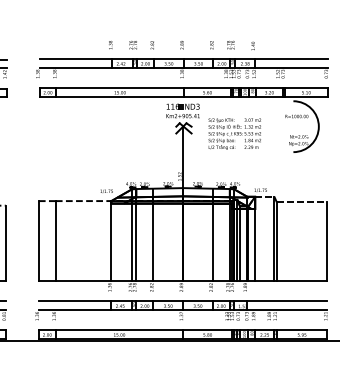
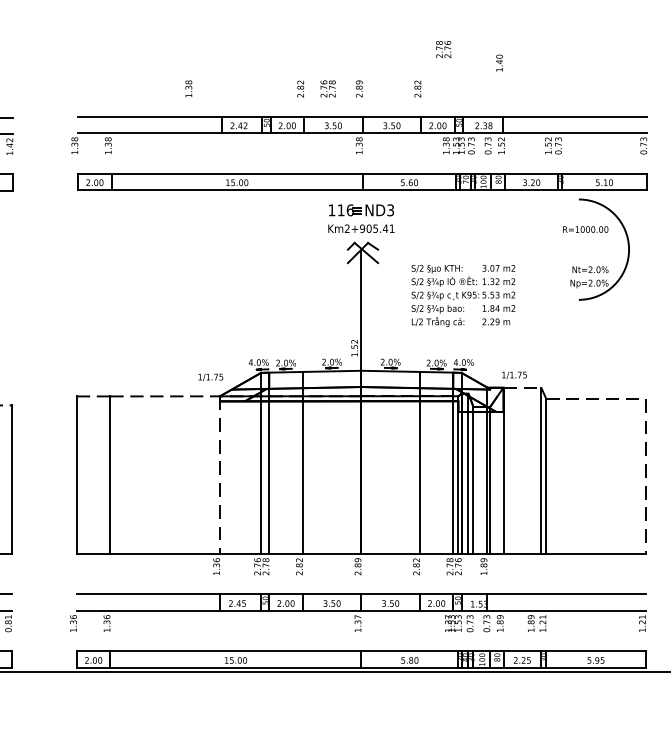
text: (230, 44) -> (442, 48), moved
text: (110, 45) -> (188, 89), moved
text: (132, 45) -> (326, 89), moved
text: (252, 45) -> (498, 61), moved
text: (234, 133) -> (462, 294), moved
line: (111, 241) -> (220, 476), solid -> dashed
line: (327, 242) -> (646, 478), solid -> dashed

